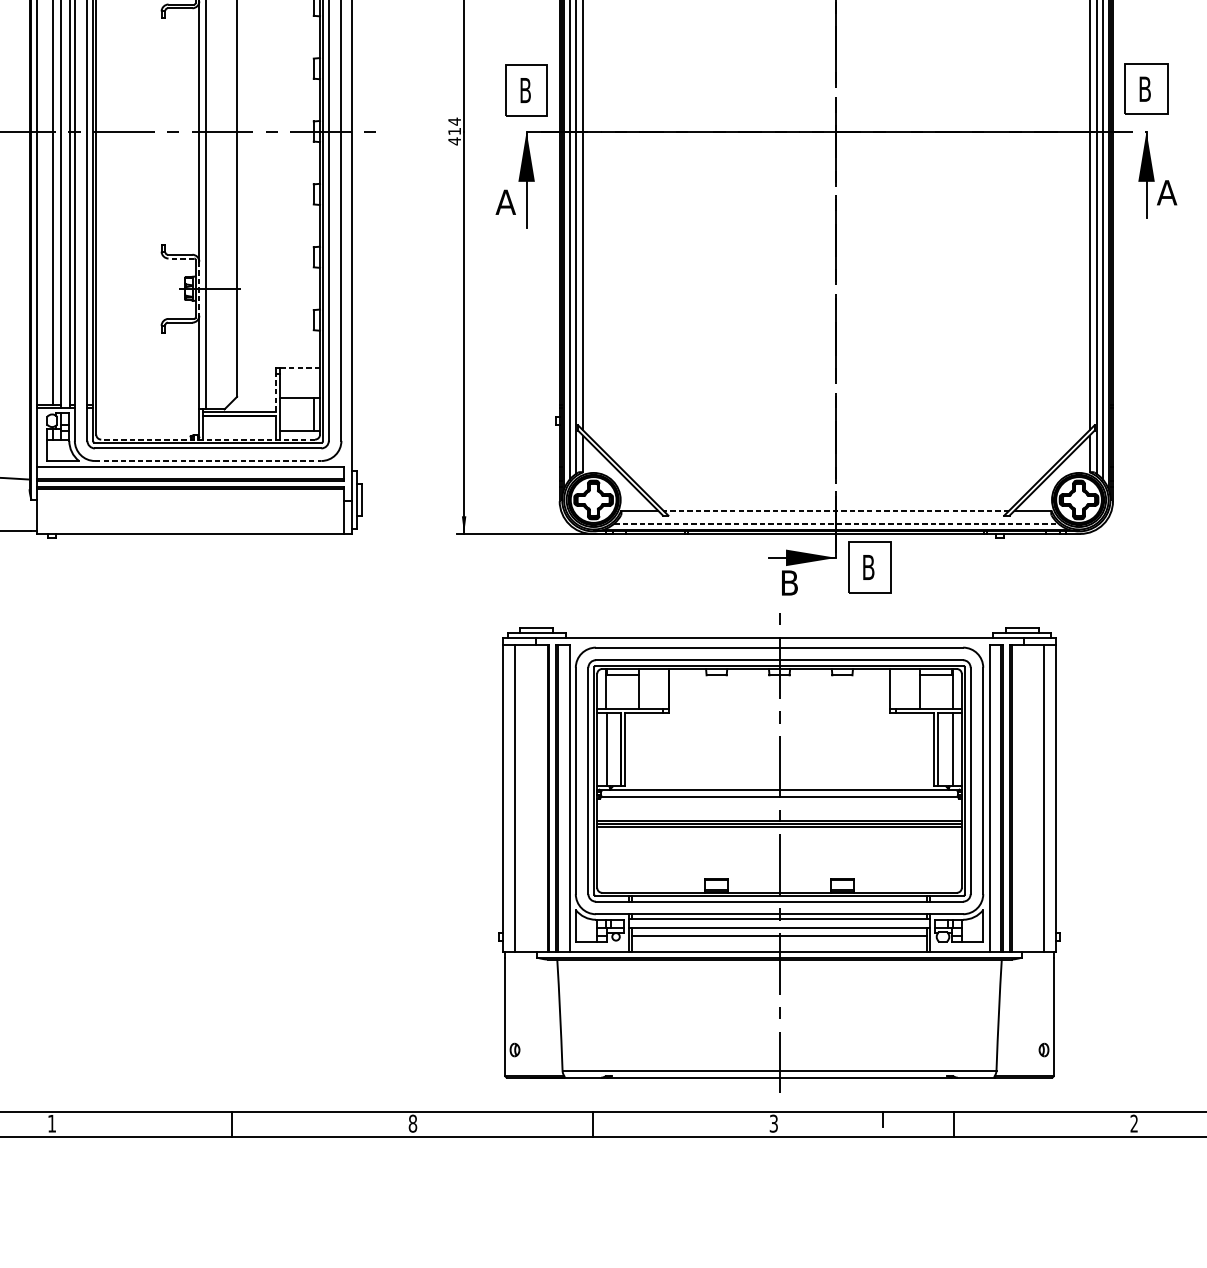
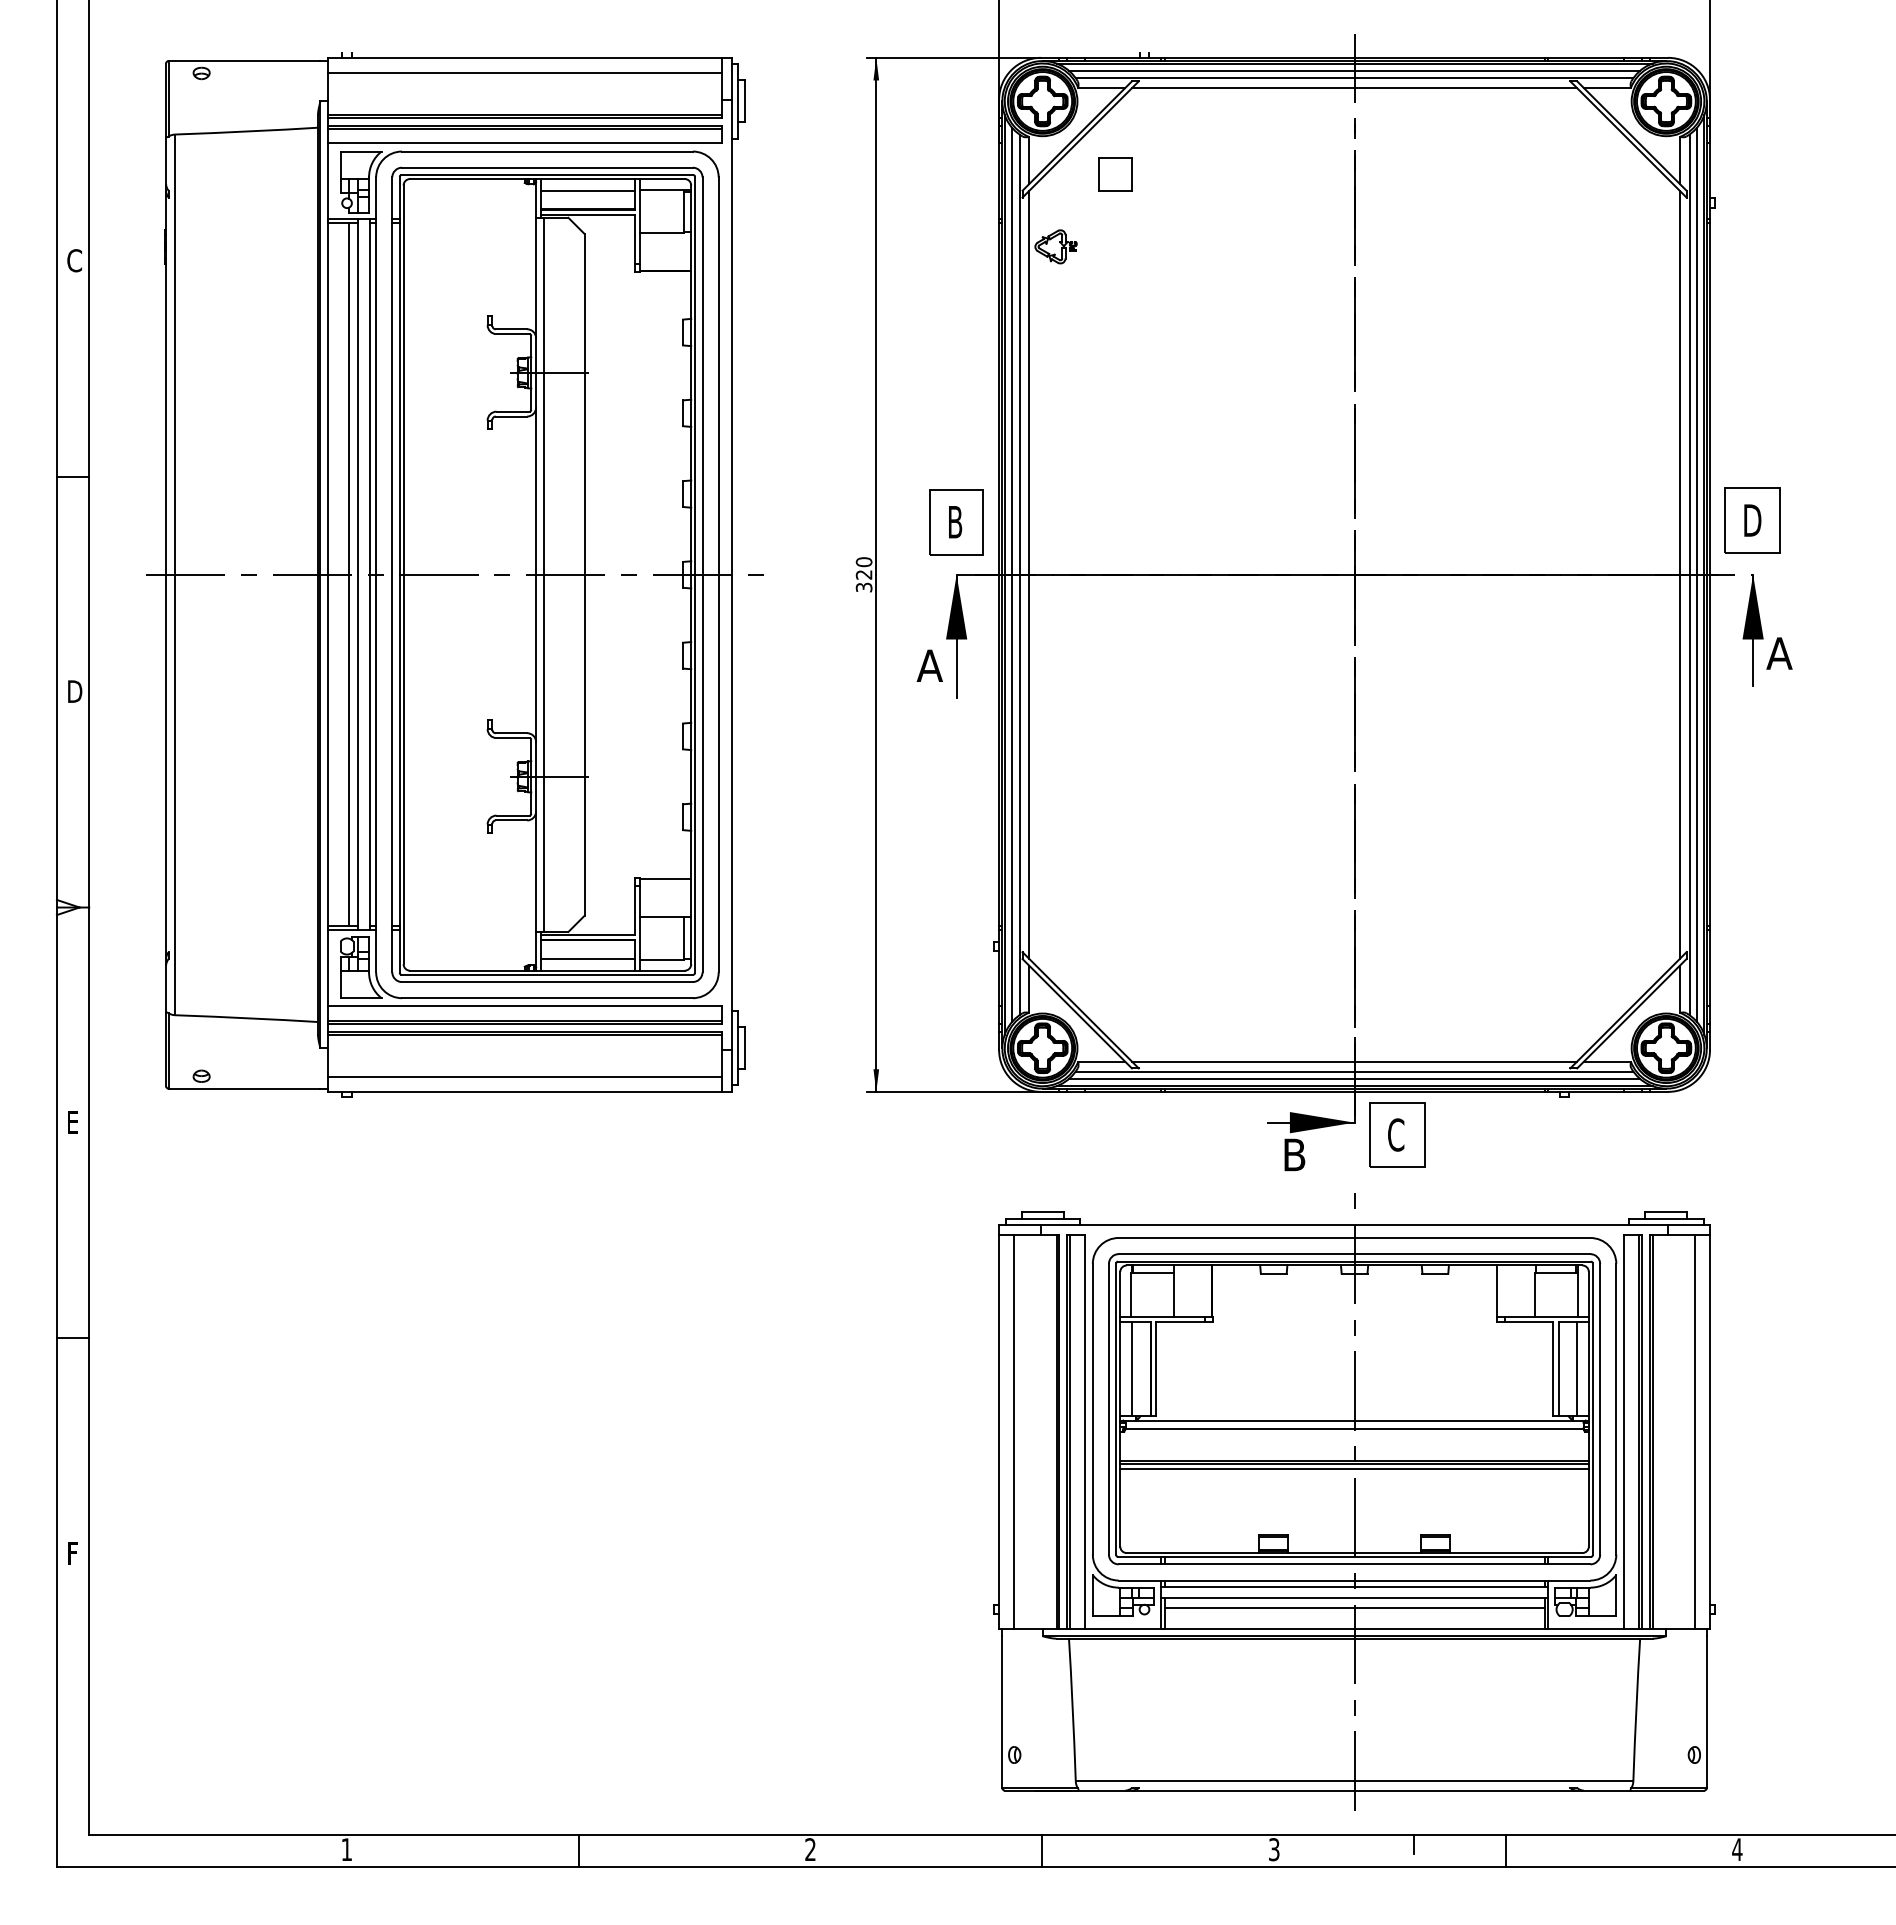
text: (1147, 89) -> (1754, 520), B -> D
text: (454, 131) -> (863, 574), 414 -> 320
line: (181, 258) -> (513, 738), dashed -> solid
line: (199, 288) -> (536, 776), dashed -> solid
line: (300, 367) -> (665, 878), dashed -> solid
line: (275, 391) -> (634, 909), dashed -> solid
line: (239, 430) -> (587, 958), added
line: (207, 439) -> (546, 970), dashed -> solid
line: (208, 461) -> (547, 998), dashed -> solid
line: (836, 510) -> (1354, 1061), dashed -> solid
line: (836, 518) -> (1354, 1071), added
line: (190, 521) -> (524, 1076), added
line: (836, 523) -> (1354, 1078), dashed -> solid
text: (868, 567) -> (1396, 1134), B -> C
part: (779, 852) -> (1354, 1501), moved
text: (412, 1123) -> (810, 1849), 8 -> 2
text: (1134, 1123) -> (1737, 1849), 2 -> 4

